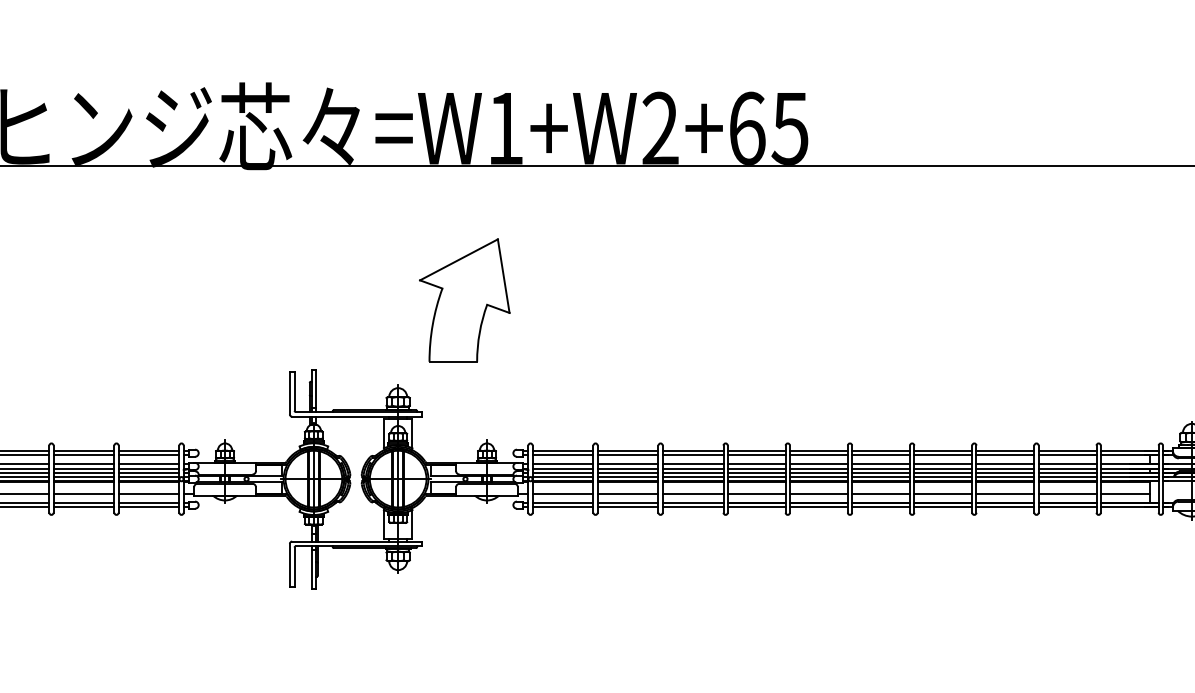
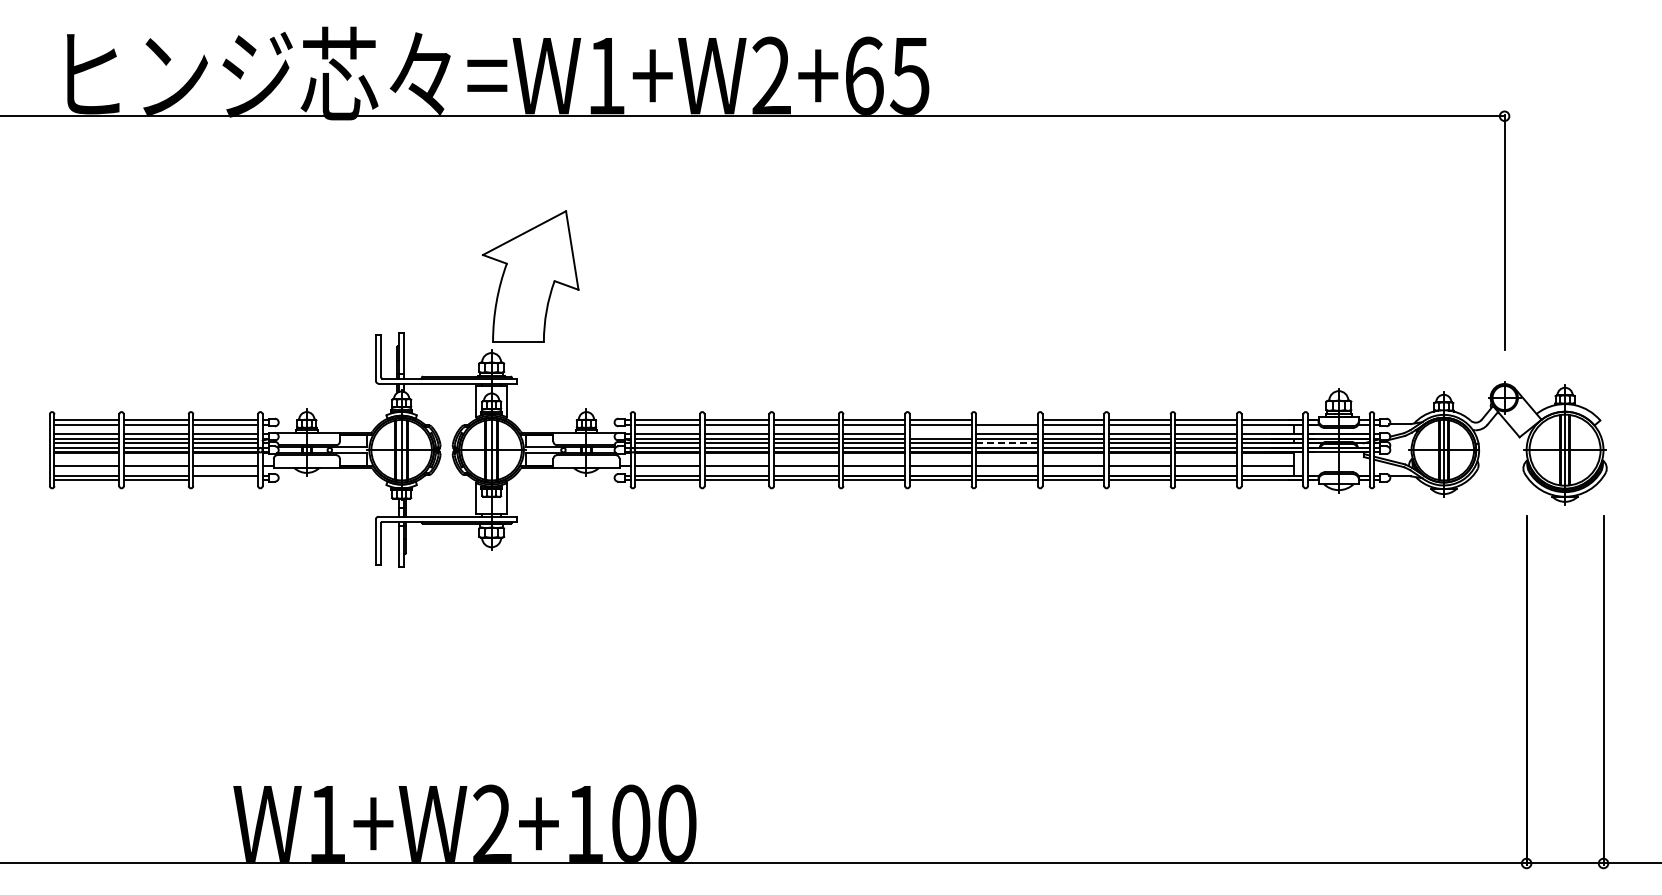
part: (464, 300) -> (530, 276), moved
line: (880, 451) -> (1006, 420), removed
line: (818, 464) -> (940, 434), removed
line: (881, 472) -> (1007, 443), solid -> dashed
line: (148, 507) -> (225, 480), removed

